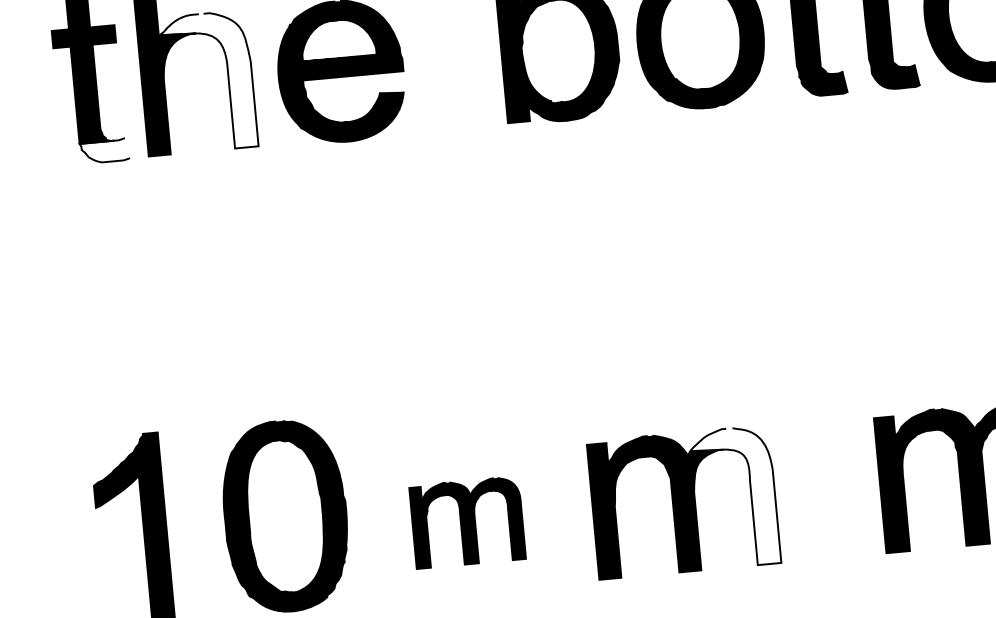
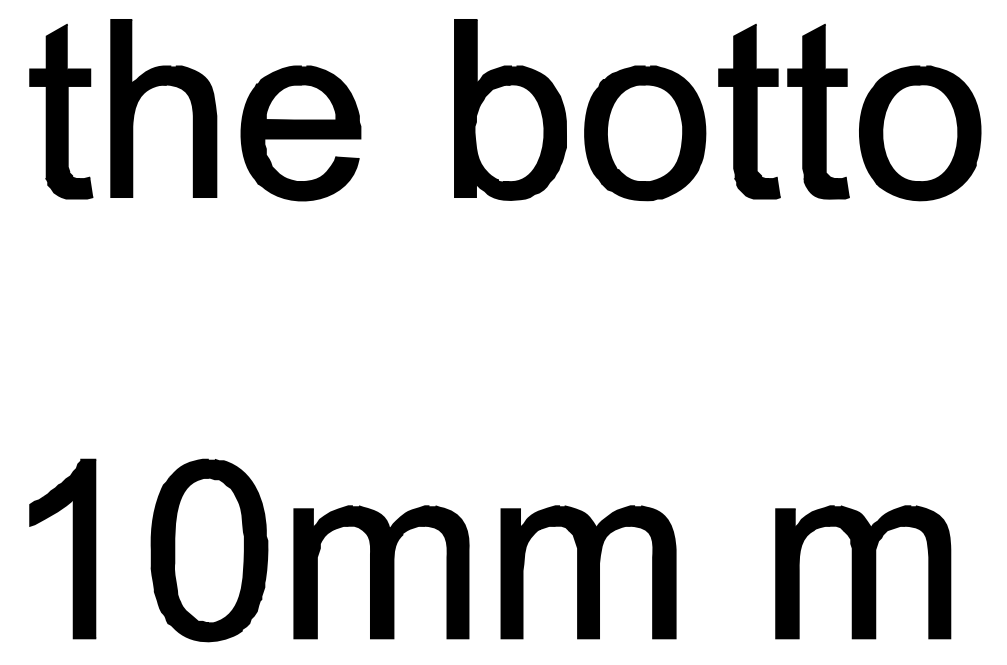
fill: (208, 81) -> (174, 131), added
fill: (104, 150) -> (69, 187), added
fill: (735, 497) -> (637, 572), added
part: (467, 522) -> (381, 572), size x1.67

